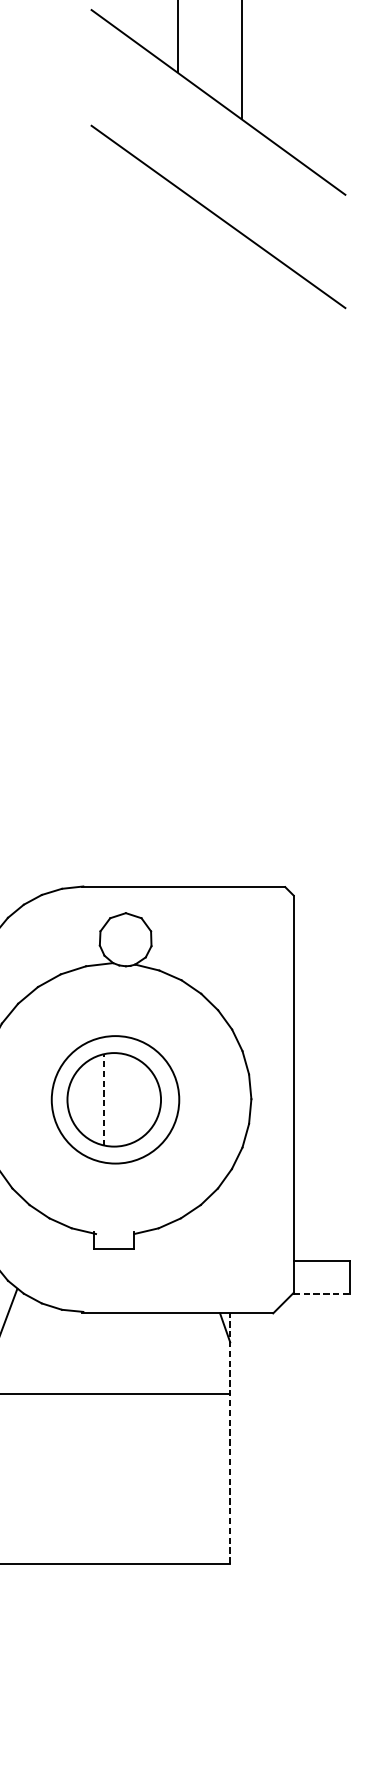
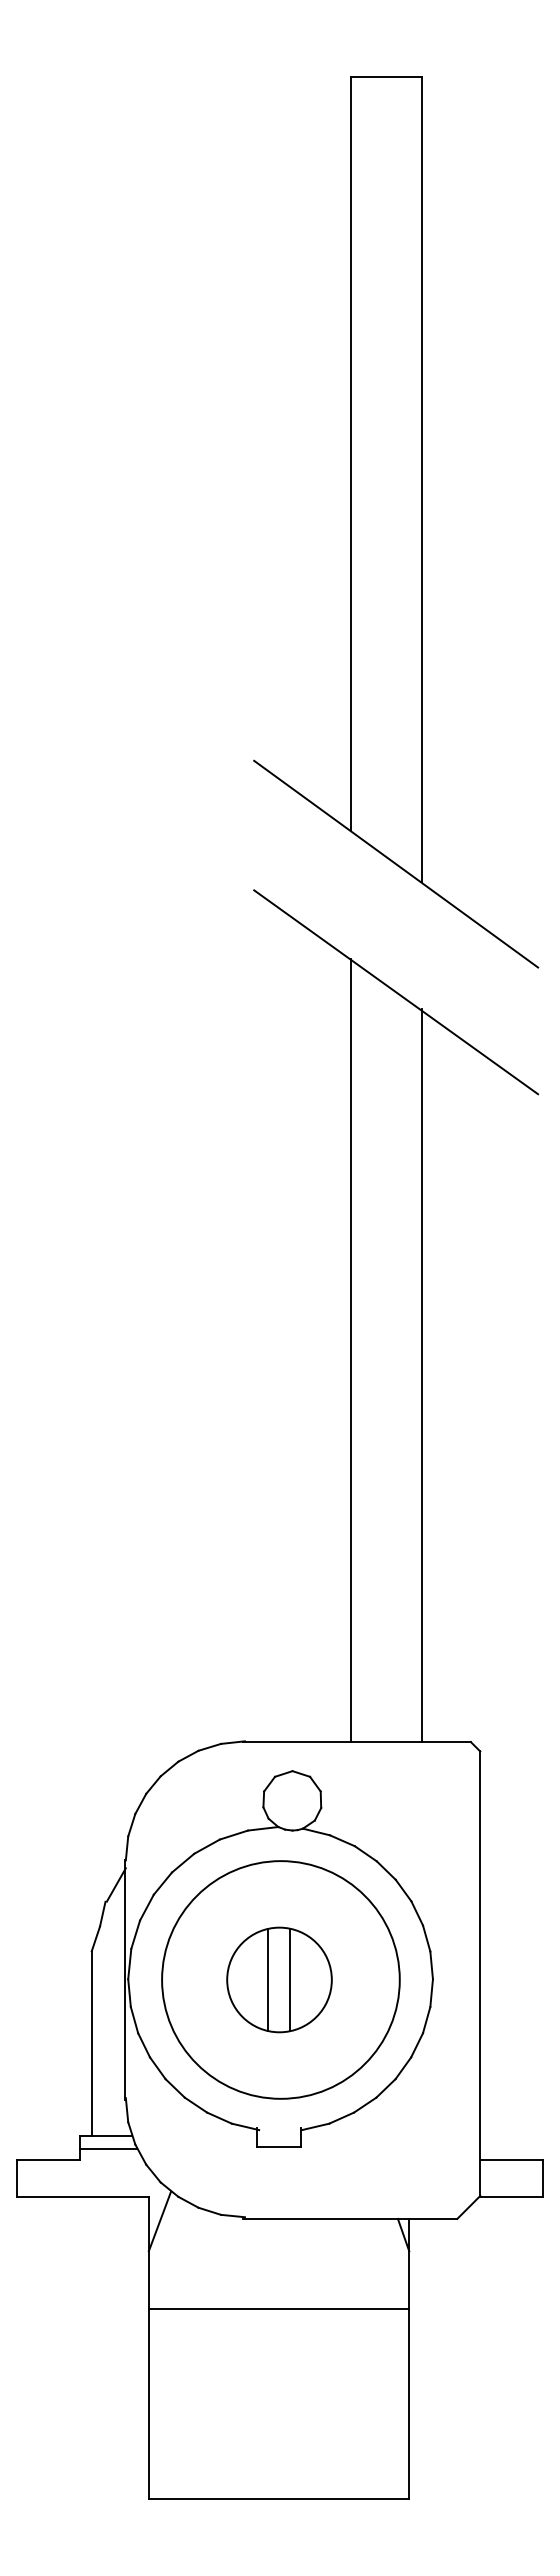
line: (177, 537) -> (350, 1350), added
line: (242, 559) -> (422, 1375), added
line: (104, 1099) -> (268, 1979), dashed -> solid
circle: (115, 1099) -> (280, 1979), size x1.67
line: (124, 1100) -> (290, 1980), added
line: (322, 1294) -> (512, 2197), dashed -> solid
line: (230, 1438) -> (409, 2358), dashed -> solid

